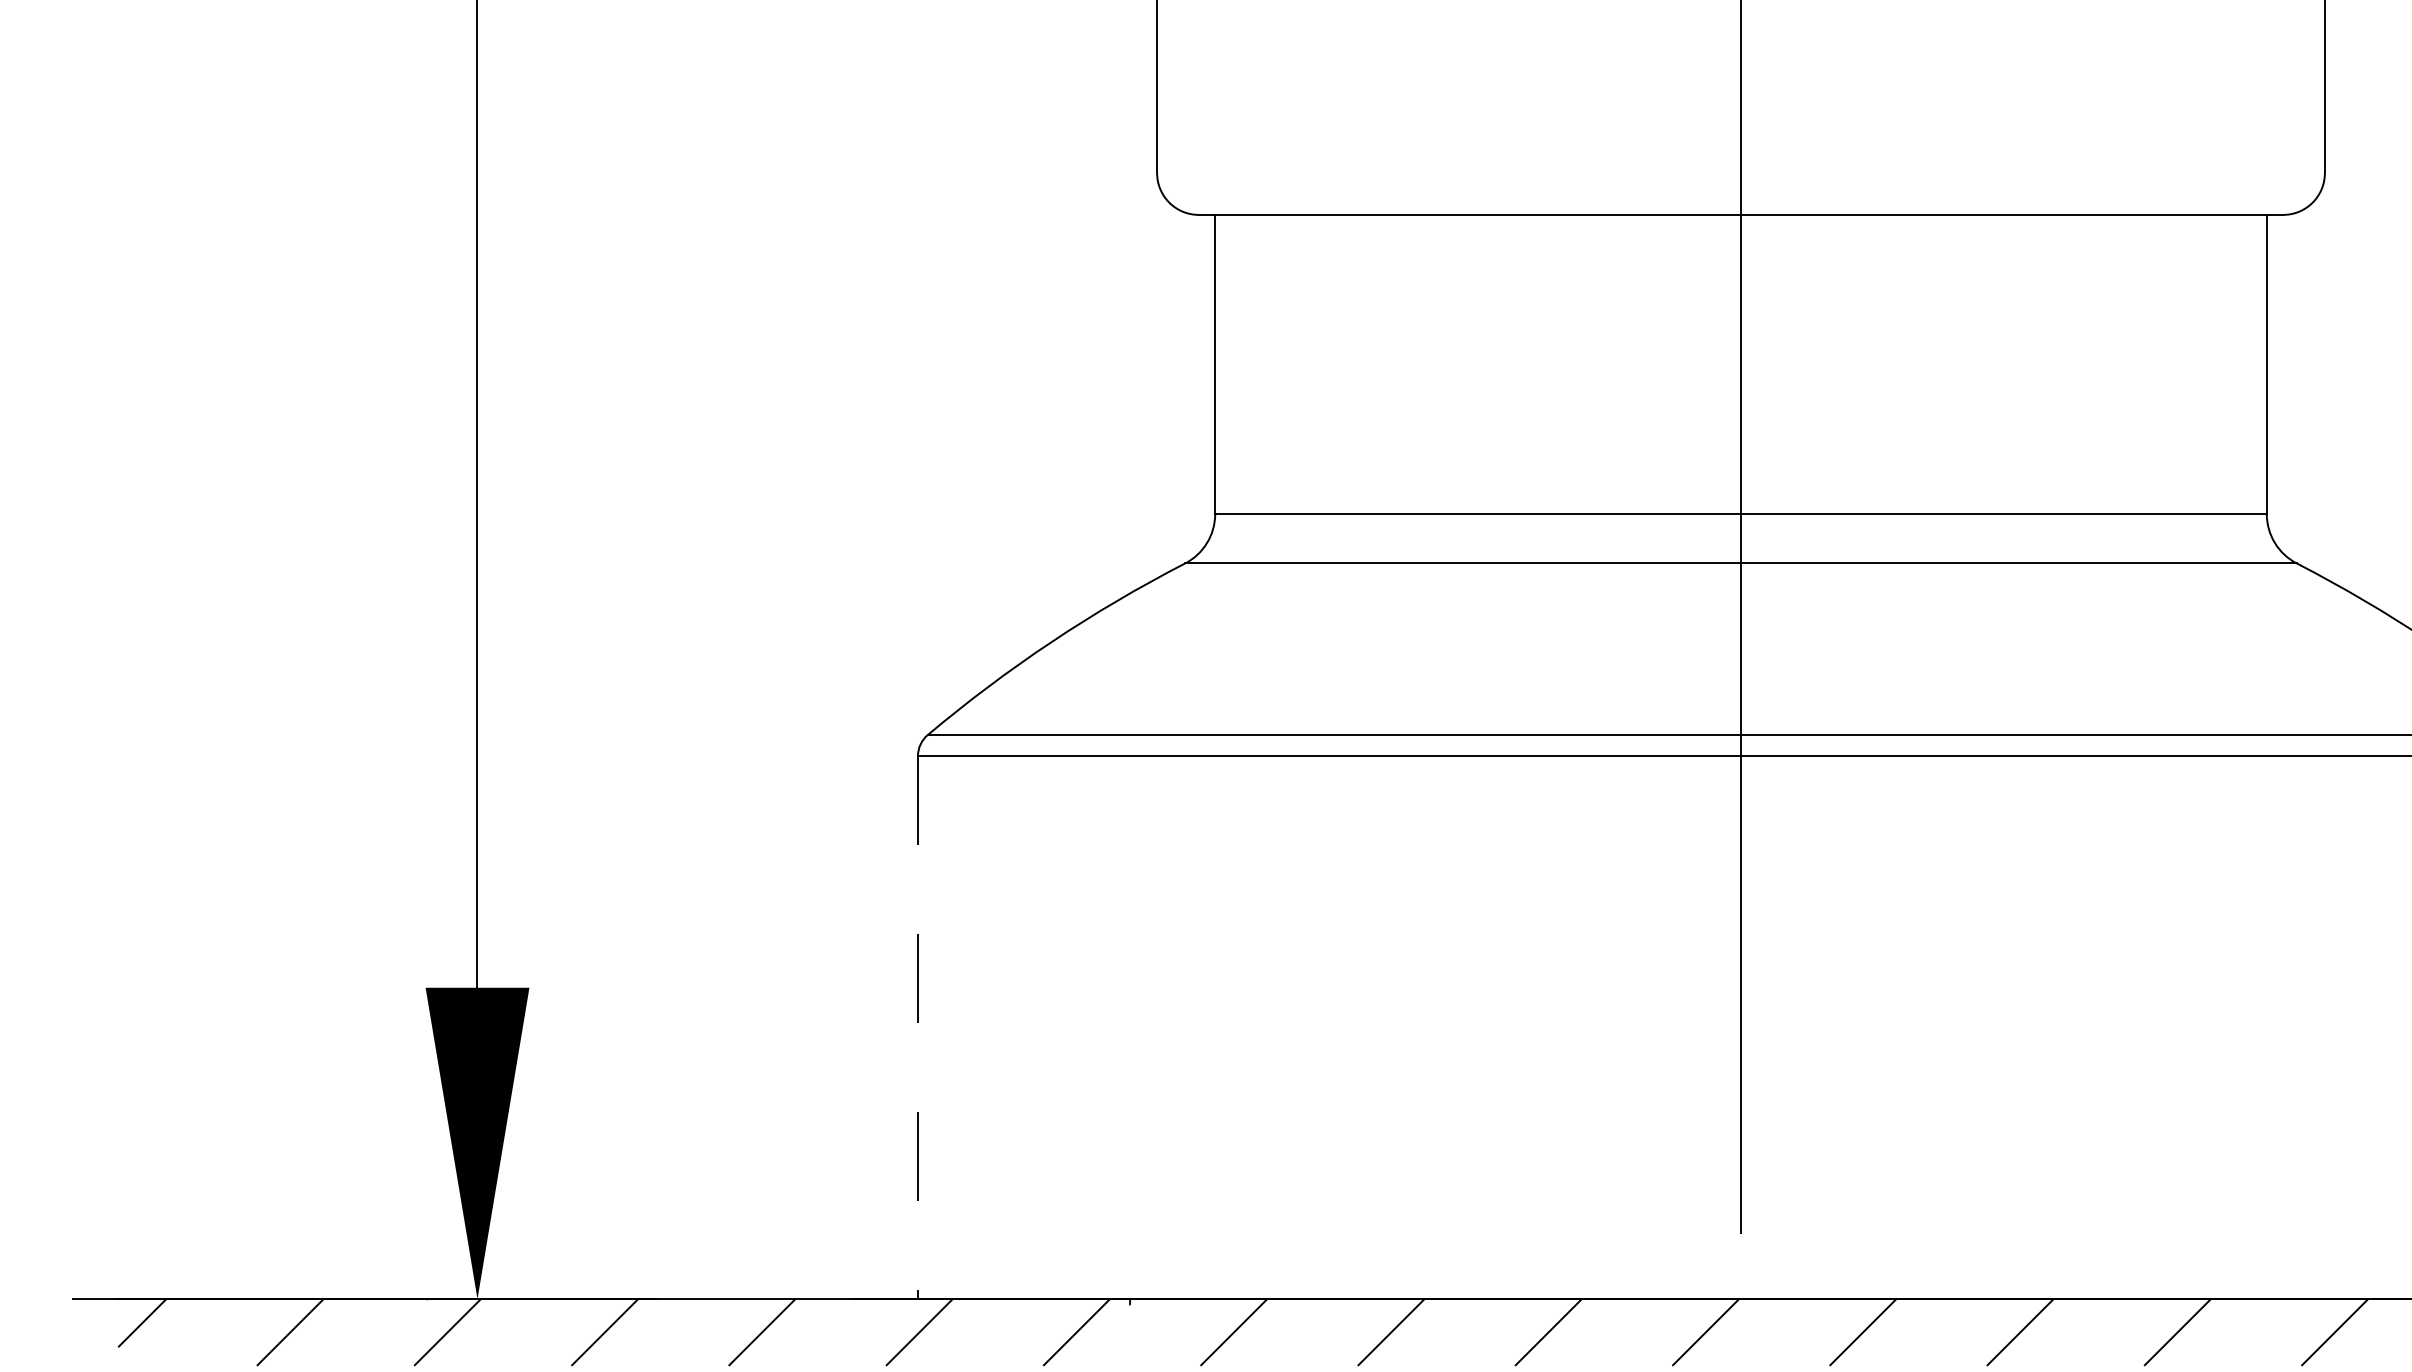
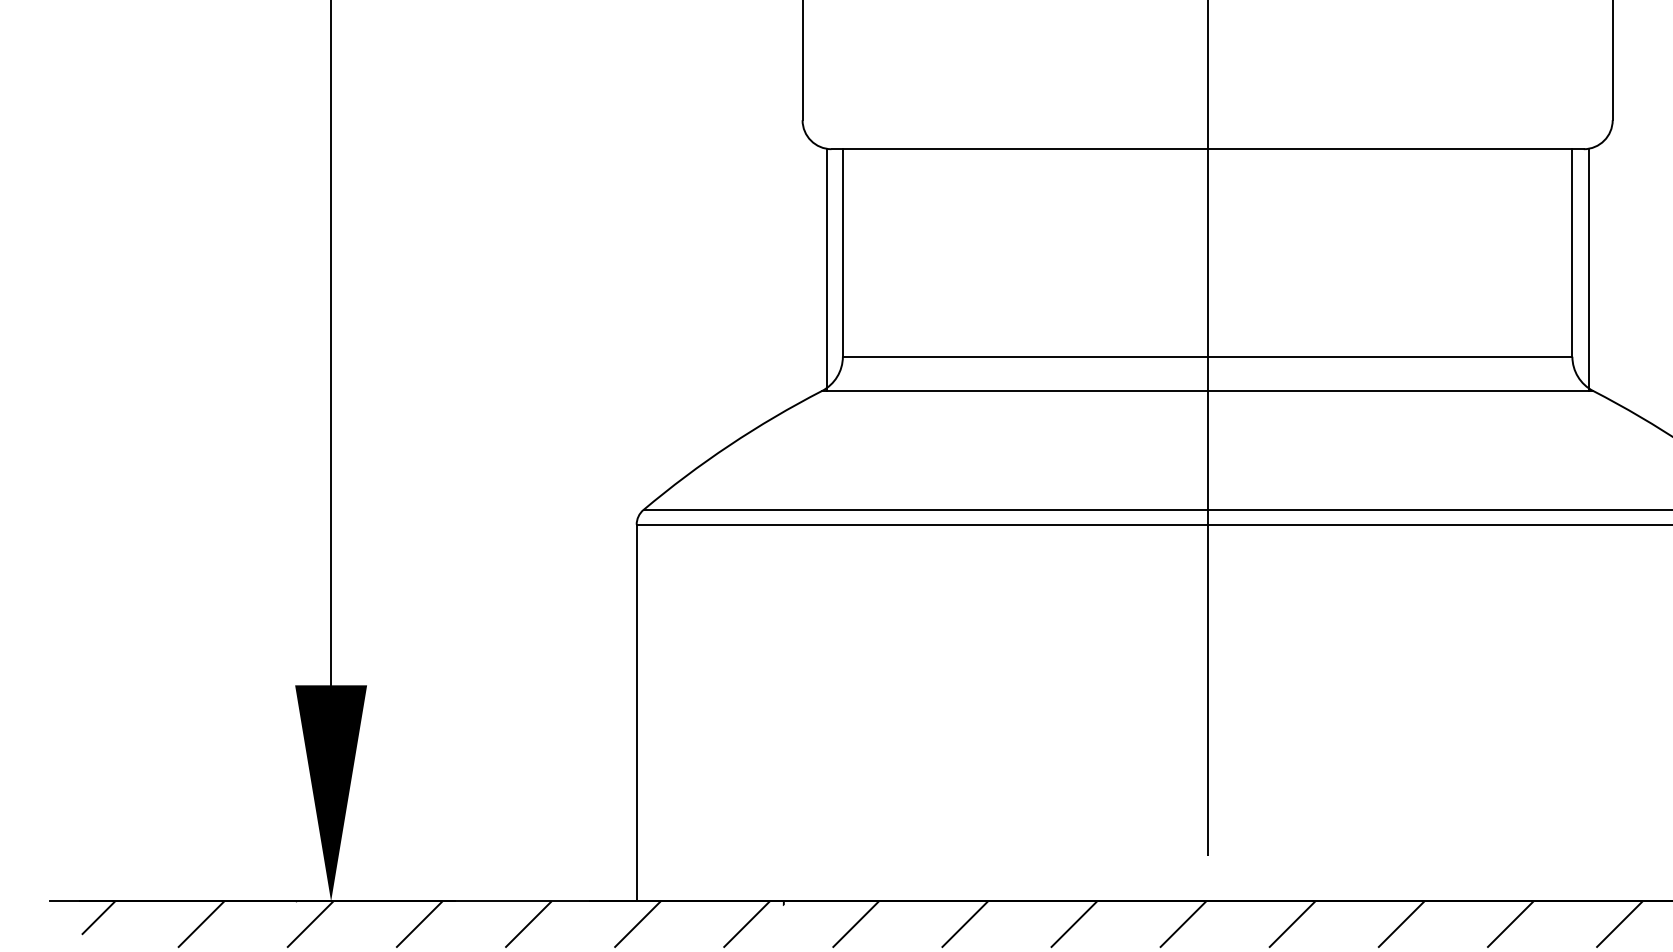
line: (1191, 388) -> (826, 269), added
line: (2290, 388) -> (1588, 269), added
line: (917, 1028) -> (636, 713), dashed -> solid

